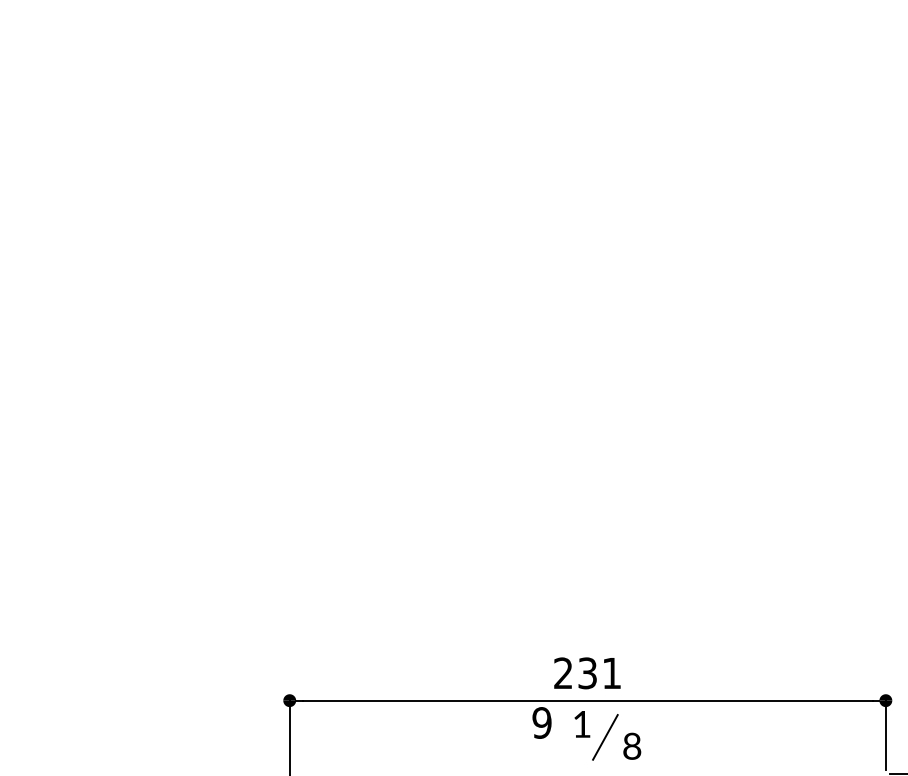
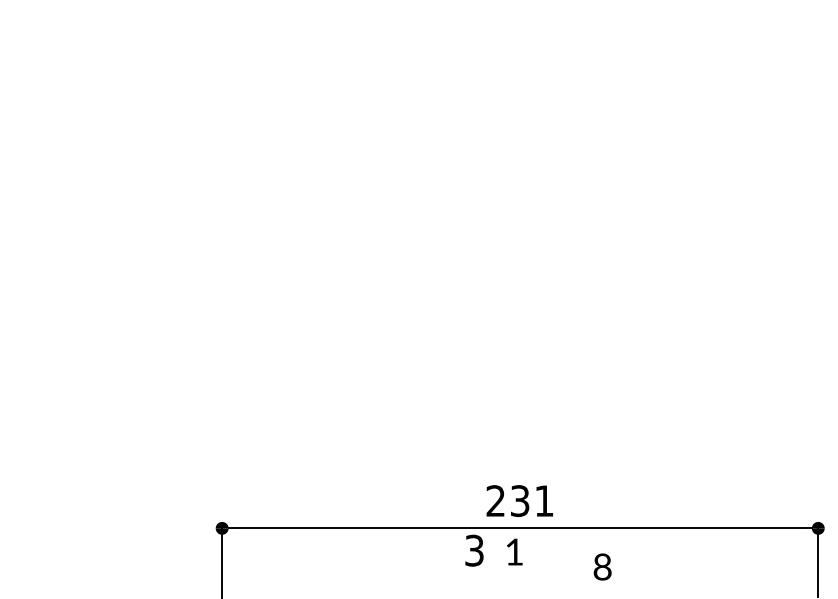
text: (541, 722) -> (473, 550), 9 -> 3
line: (605, 737) -> (537, 565), removed
text: (632, 745) -> (602, 566), moved

